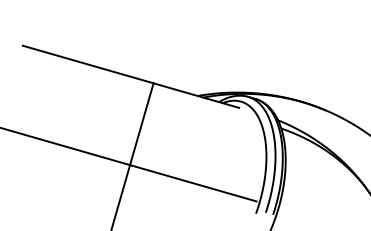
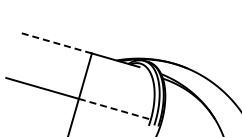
line: (87, 65) -> (55, 43), solid -> dashed
line: (194, 182) -> (114, 108), solid -> dashed

